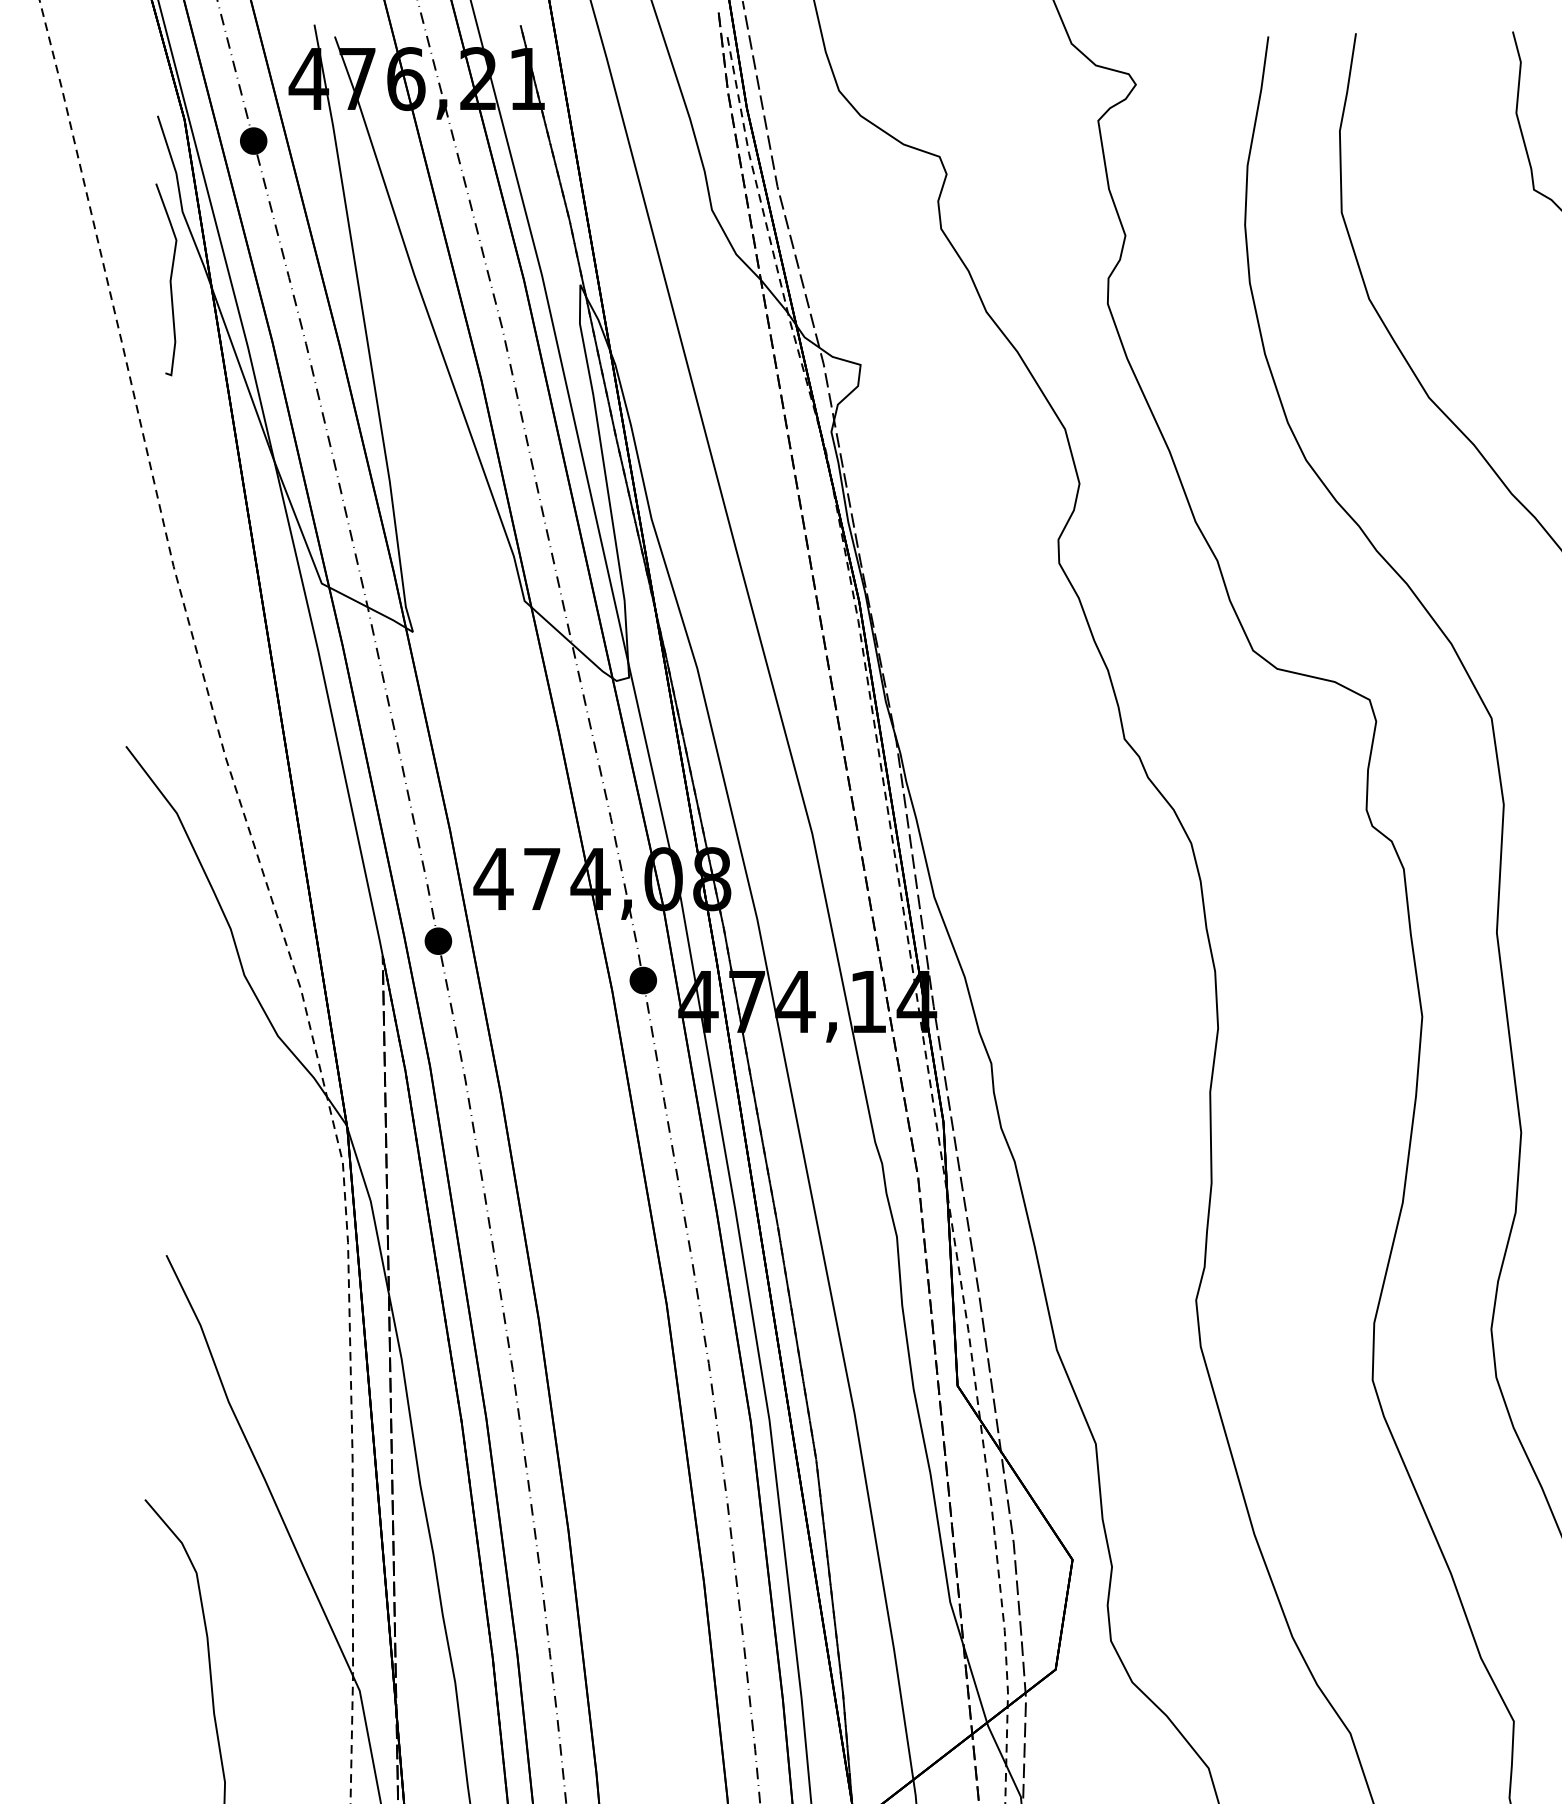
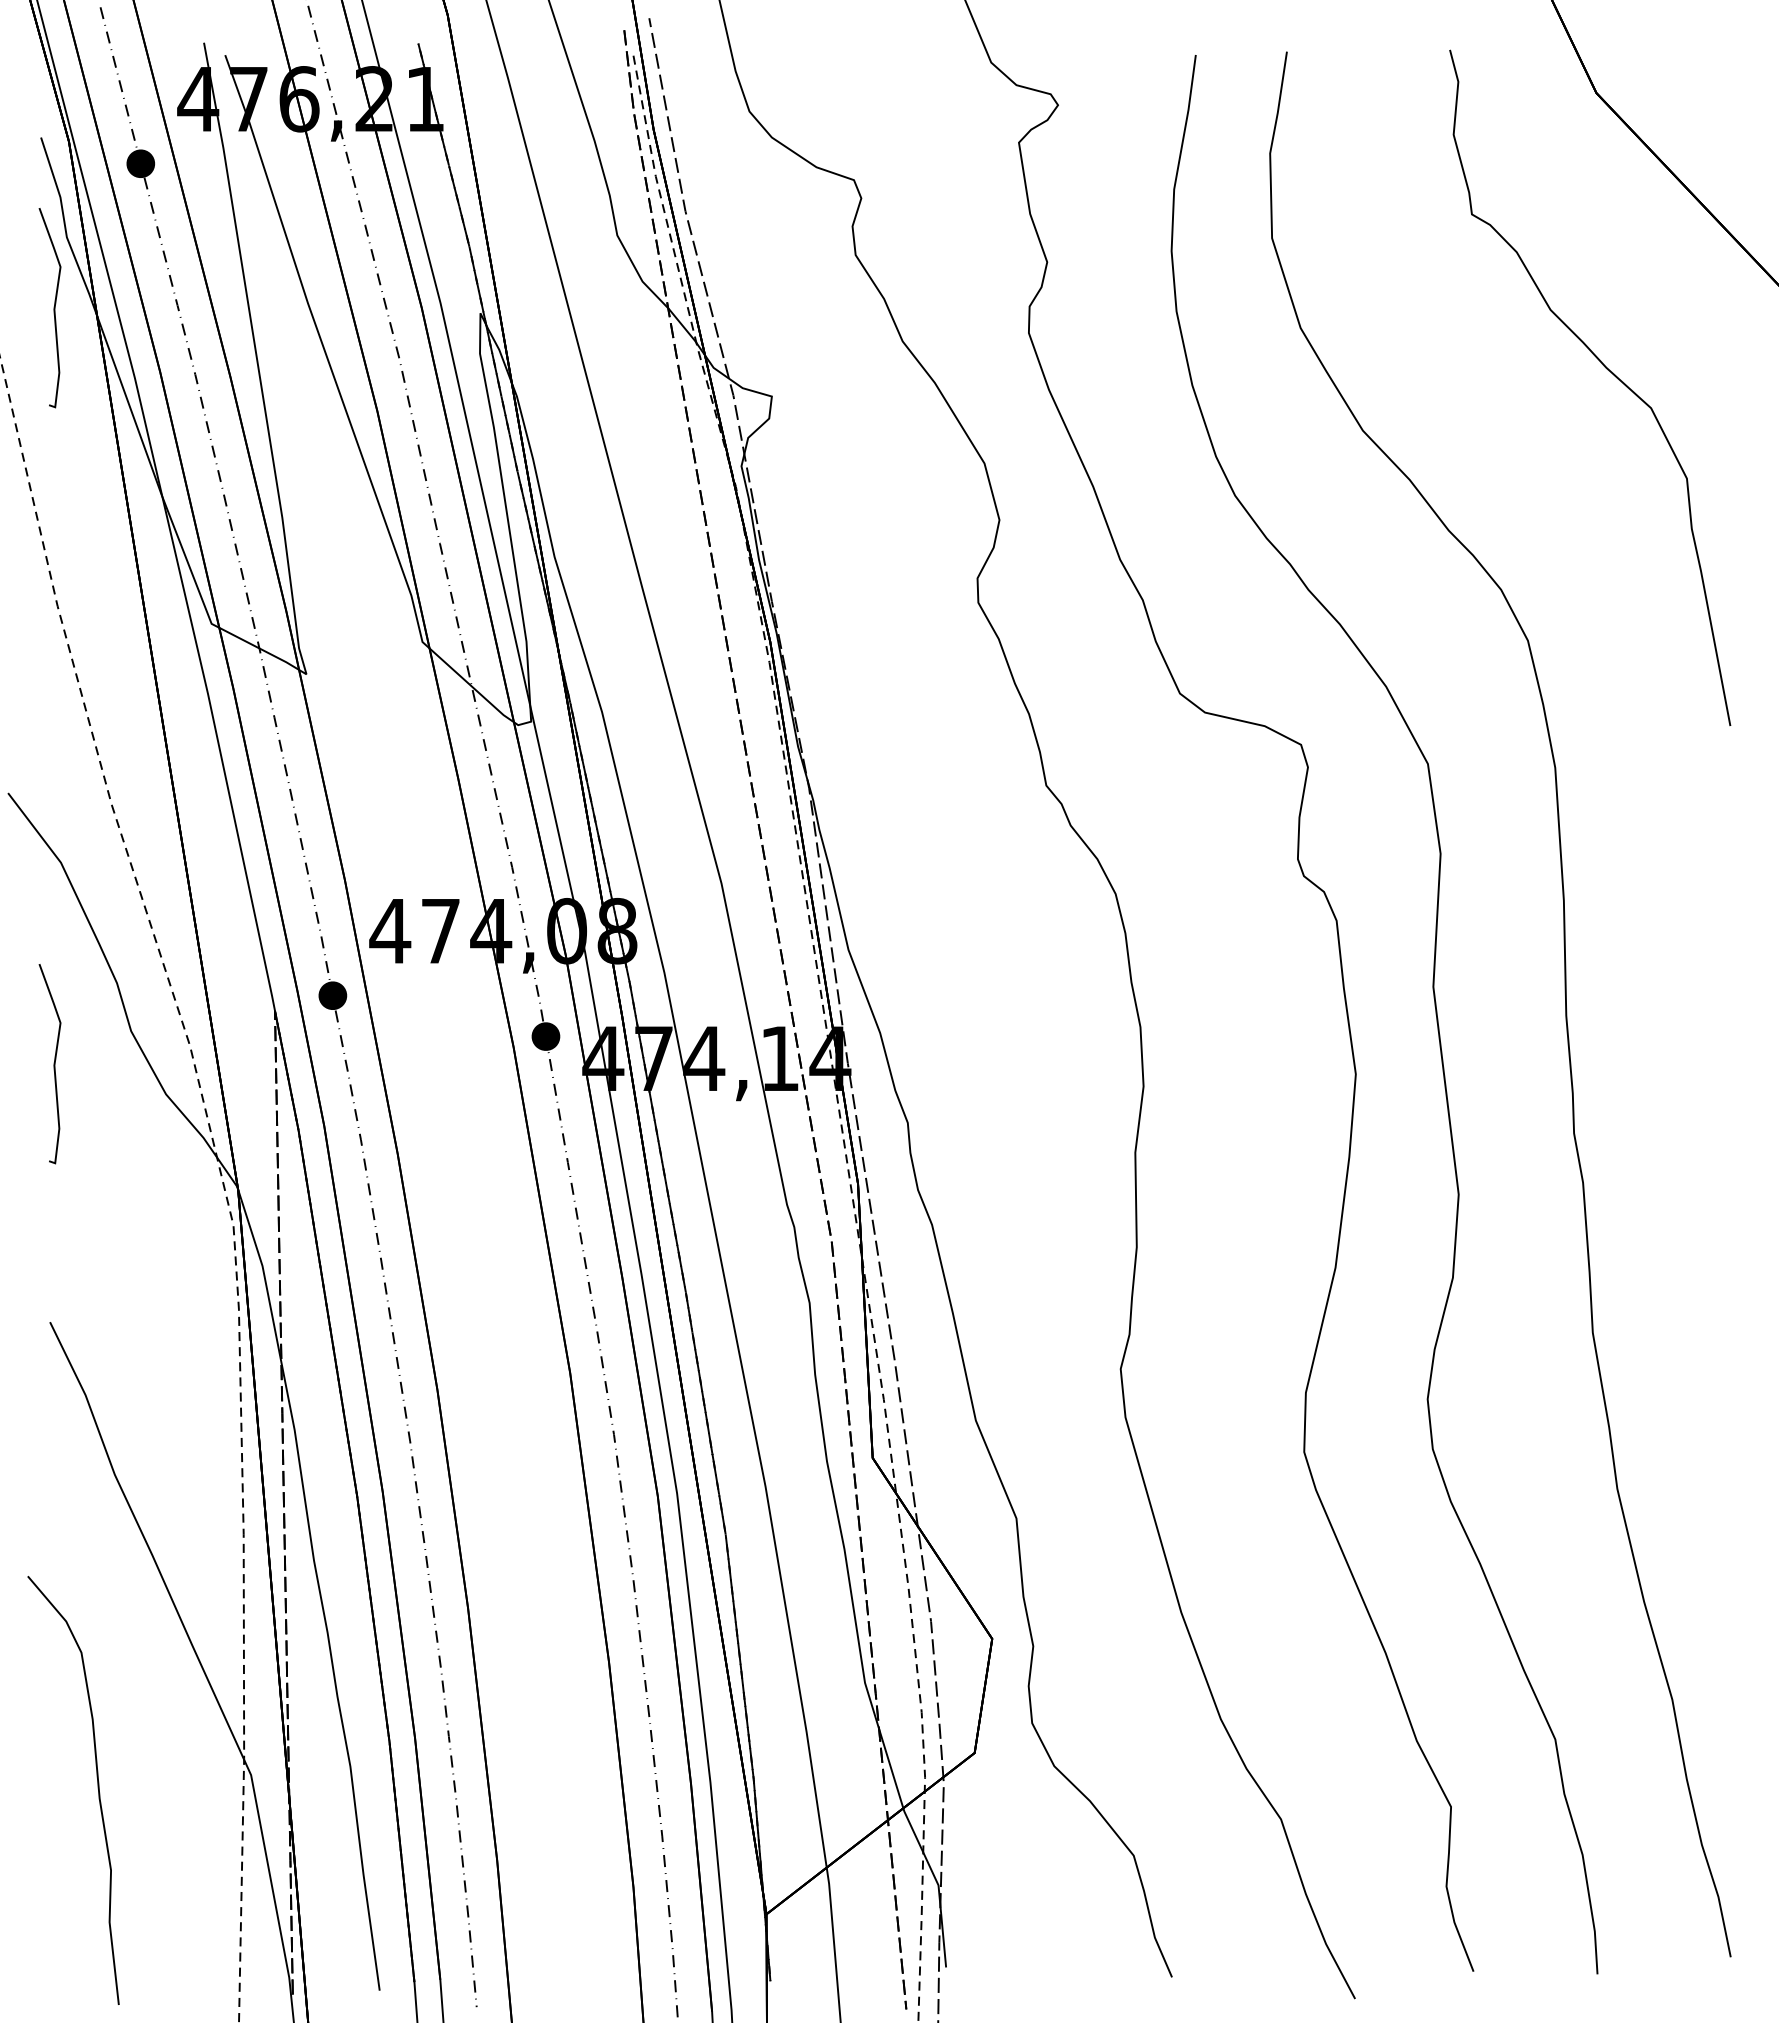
curve: (169, 1007) -> (53, 1064), added

